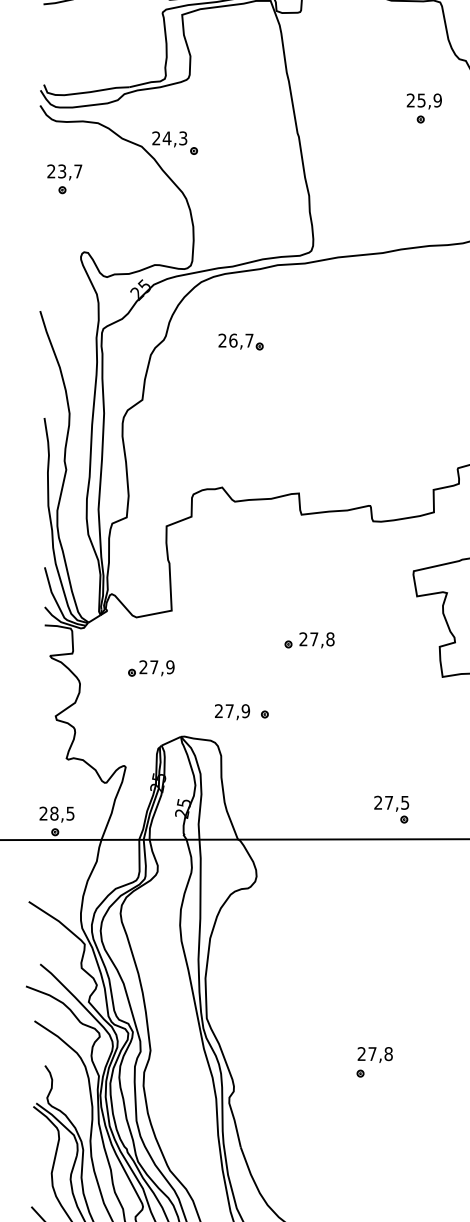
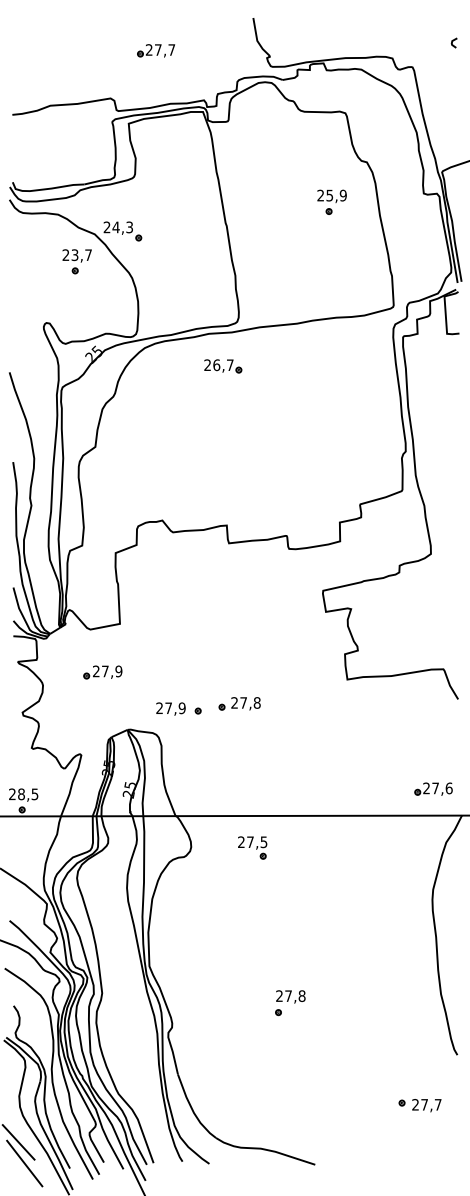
part: (63, 179) -> (76, 261), moved
part: (241, 342) -> (223, 366), moved
part: (309, 639) -> (239, 703), moved
part: (391, 809) -> (252, 847), moved

